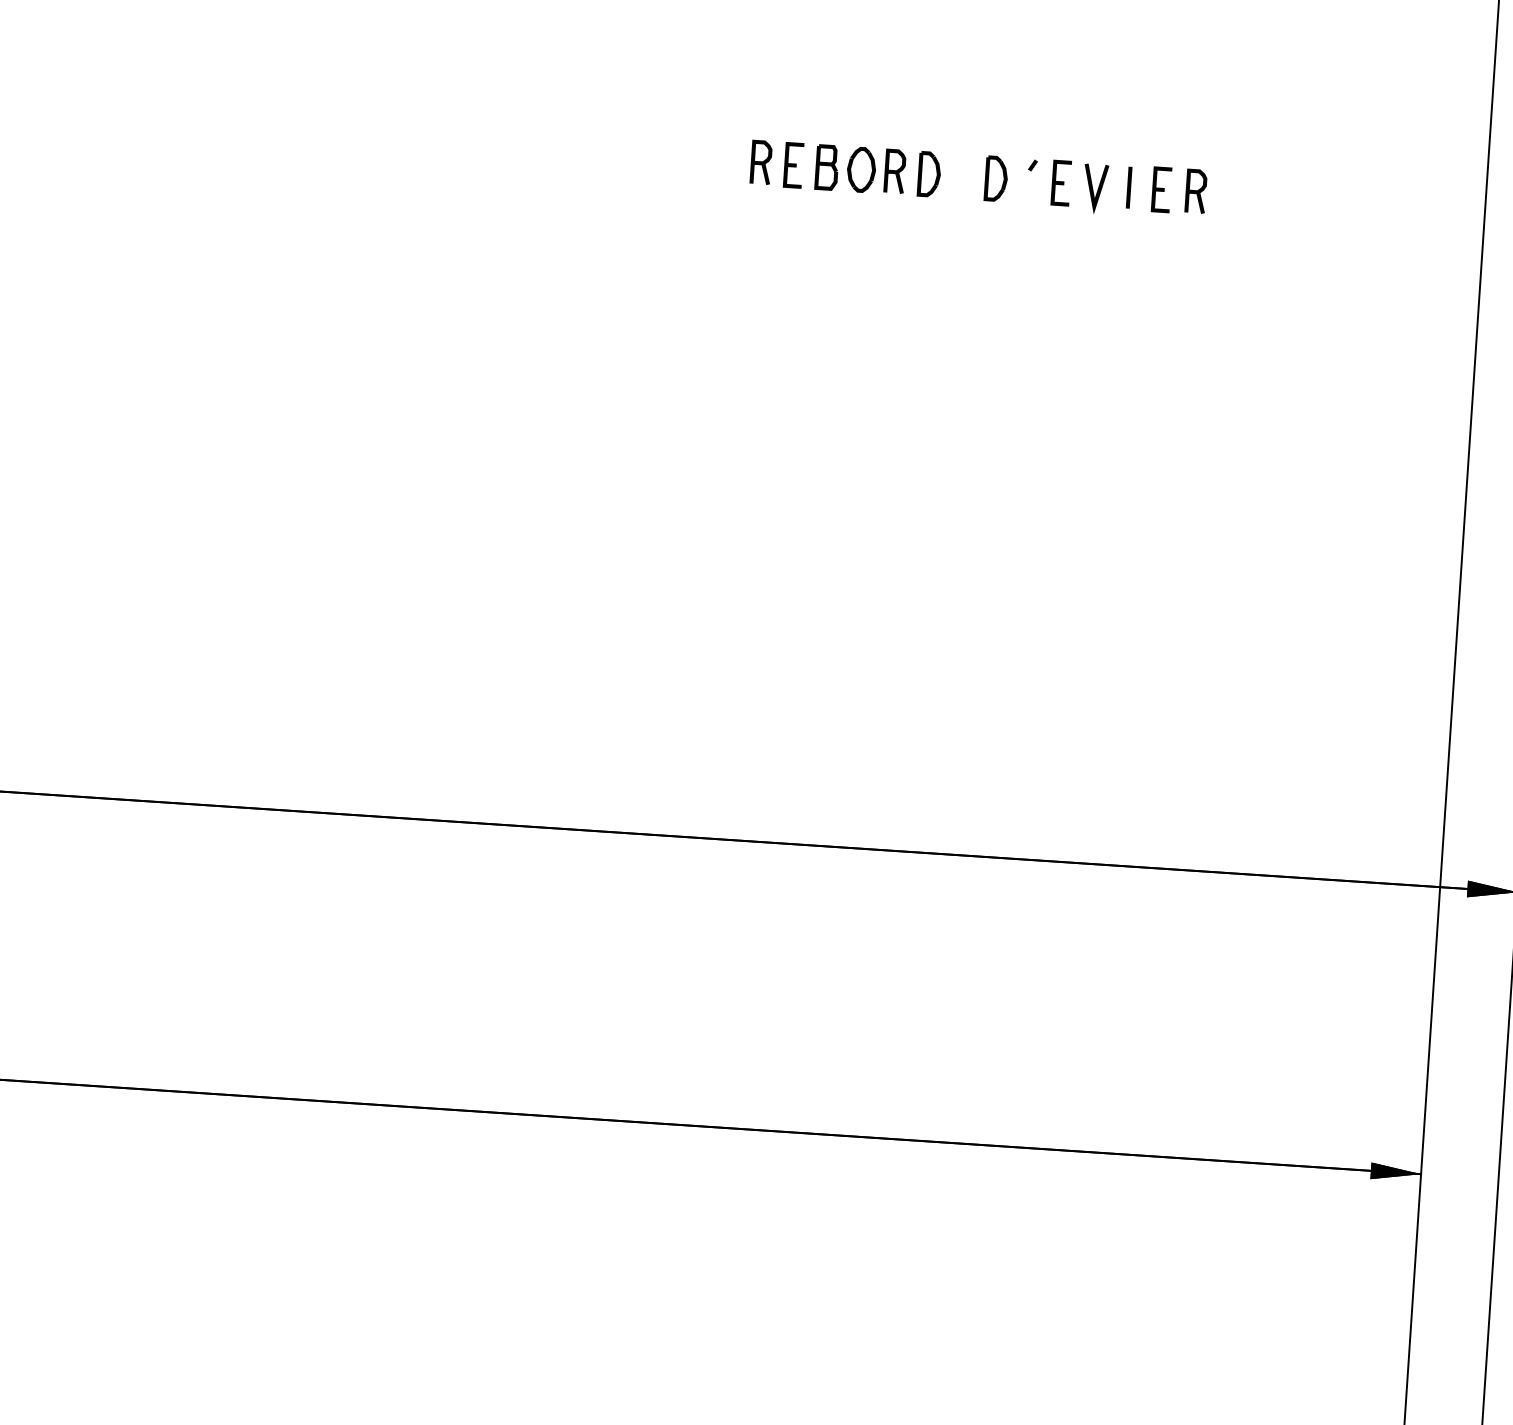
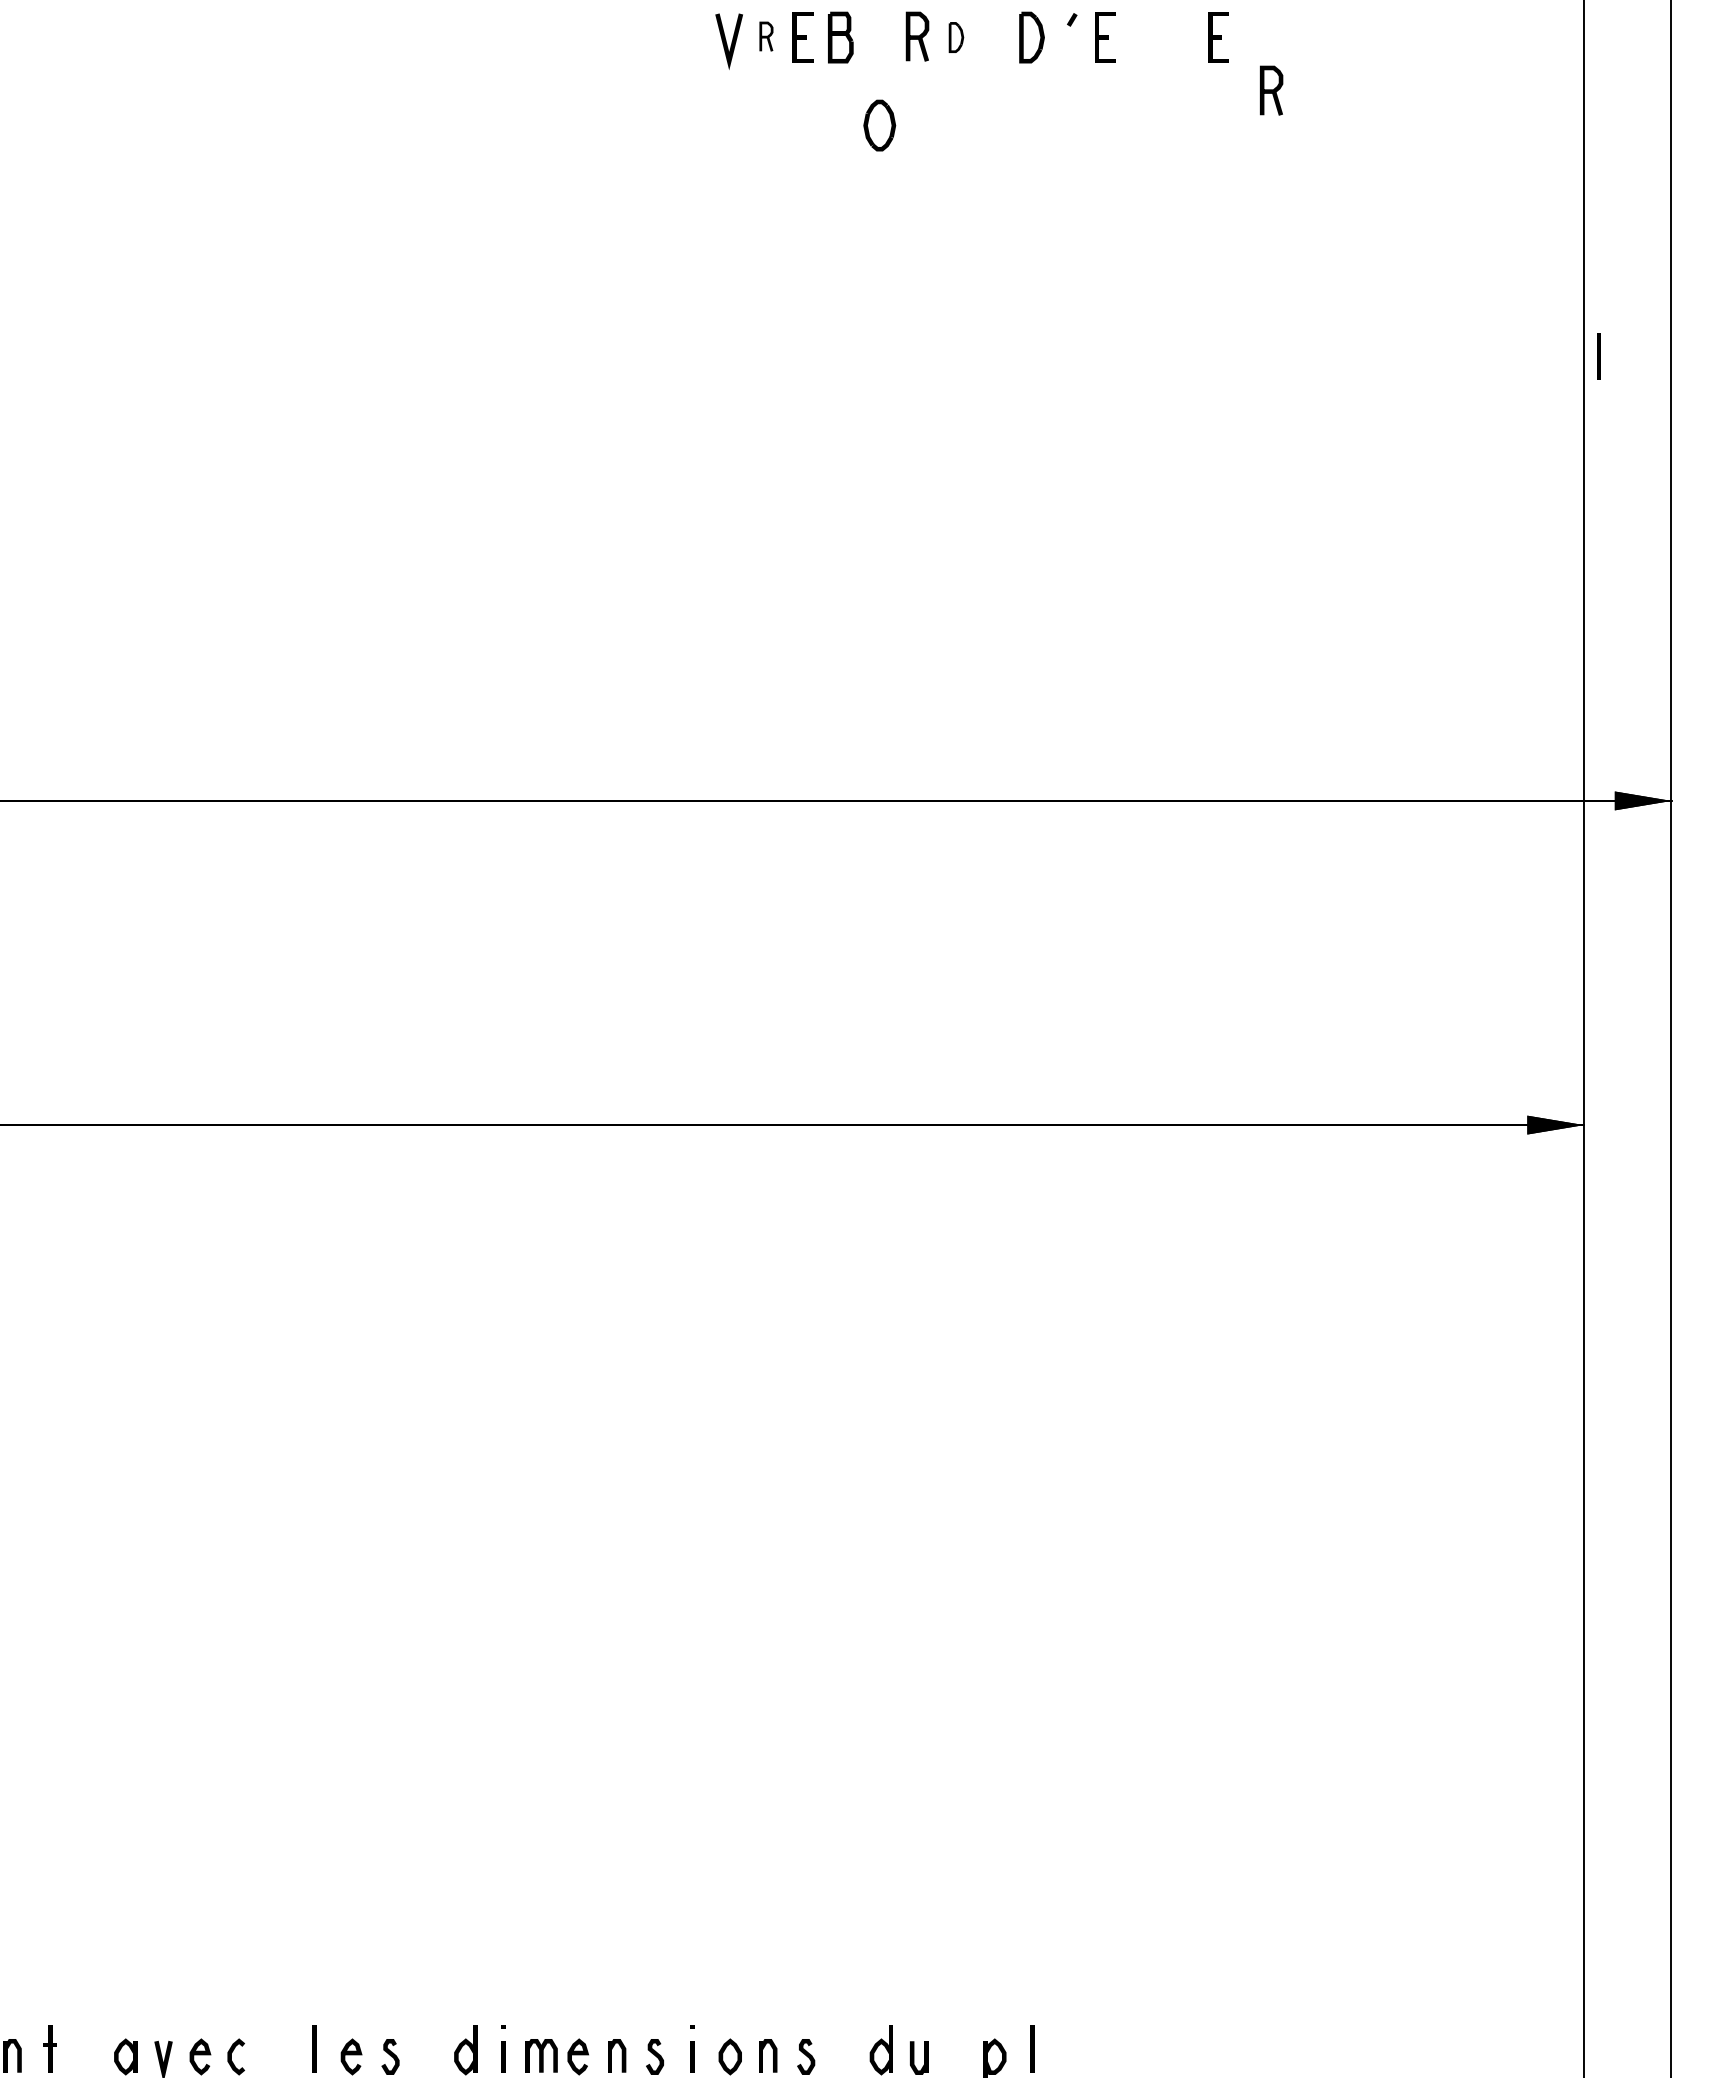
part: (761, 162) -> (766, 36), size x0.6
part: (861, 169) -> (879, 125), moved
part: (929, 174) -> (956, 37), size x0.6
line: (1128, 187) -> (1598, 356), moved
line: (1093, 188) -> (726, 41), moved
part: (1196, 191) -> (1271, 90), moved

